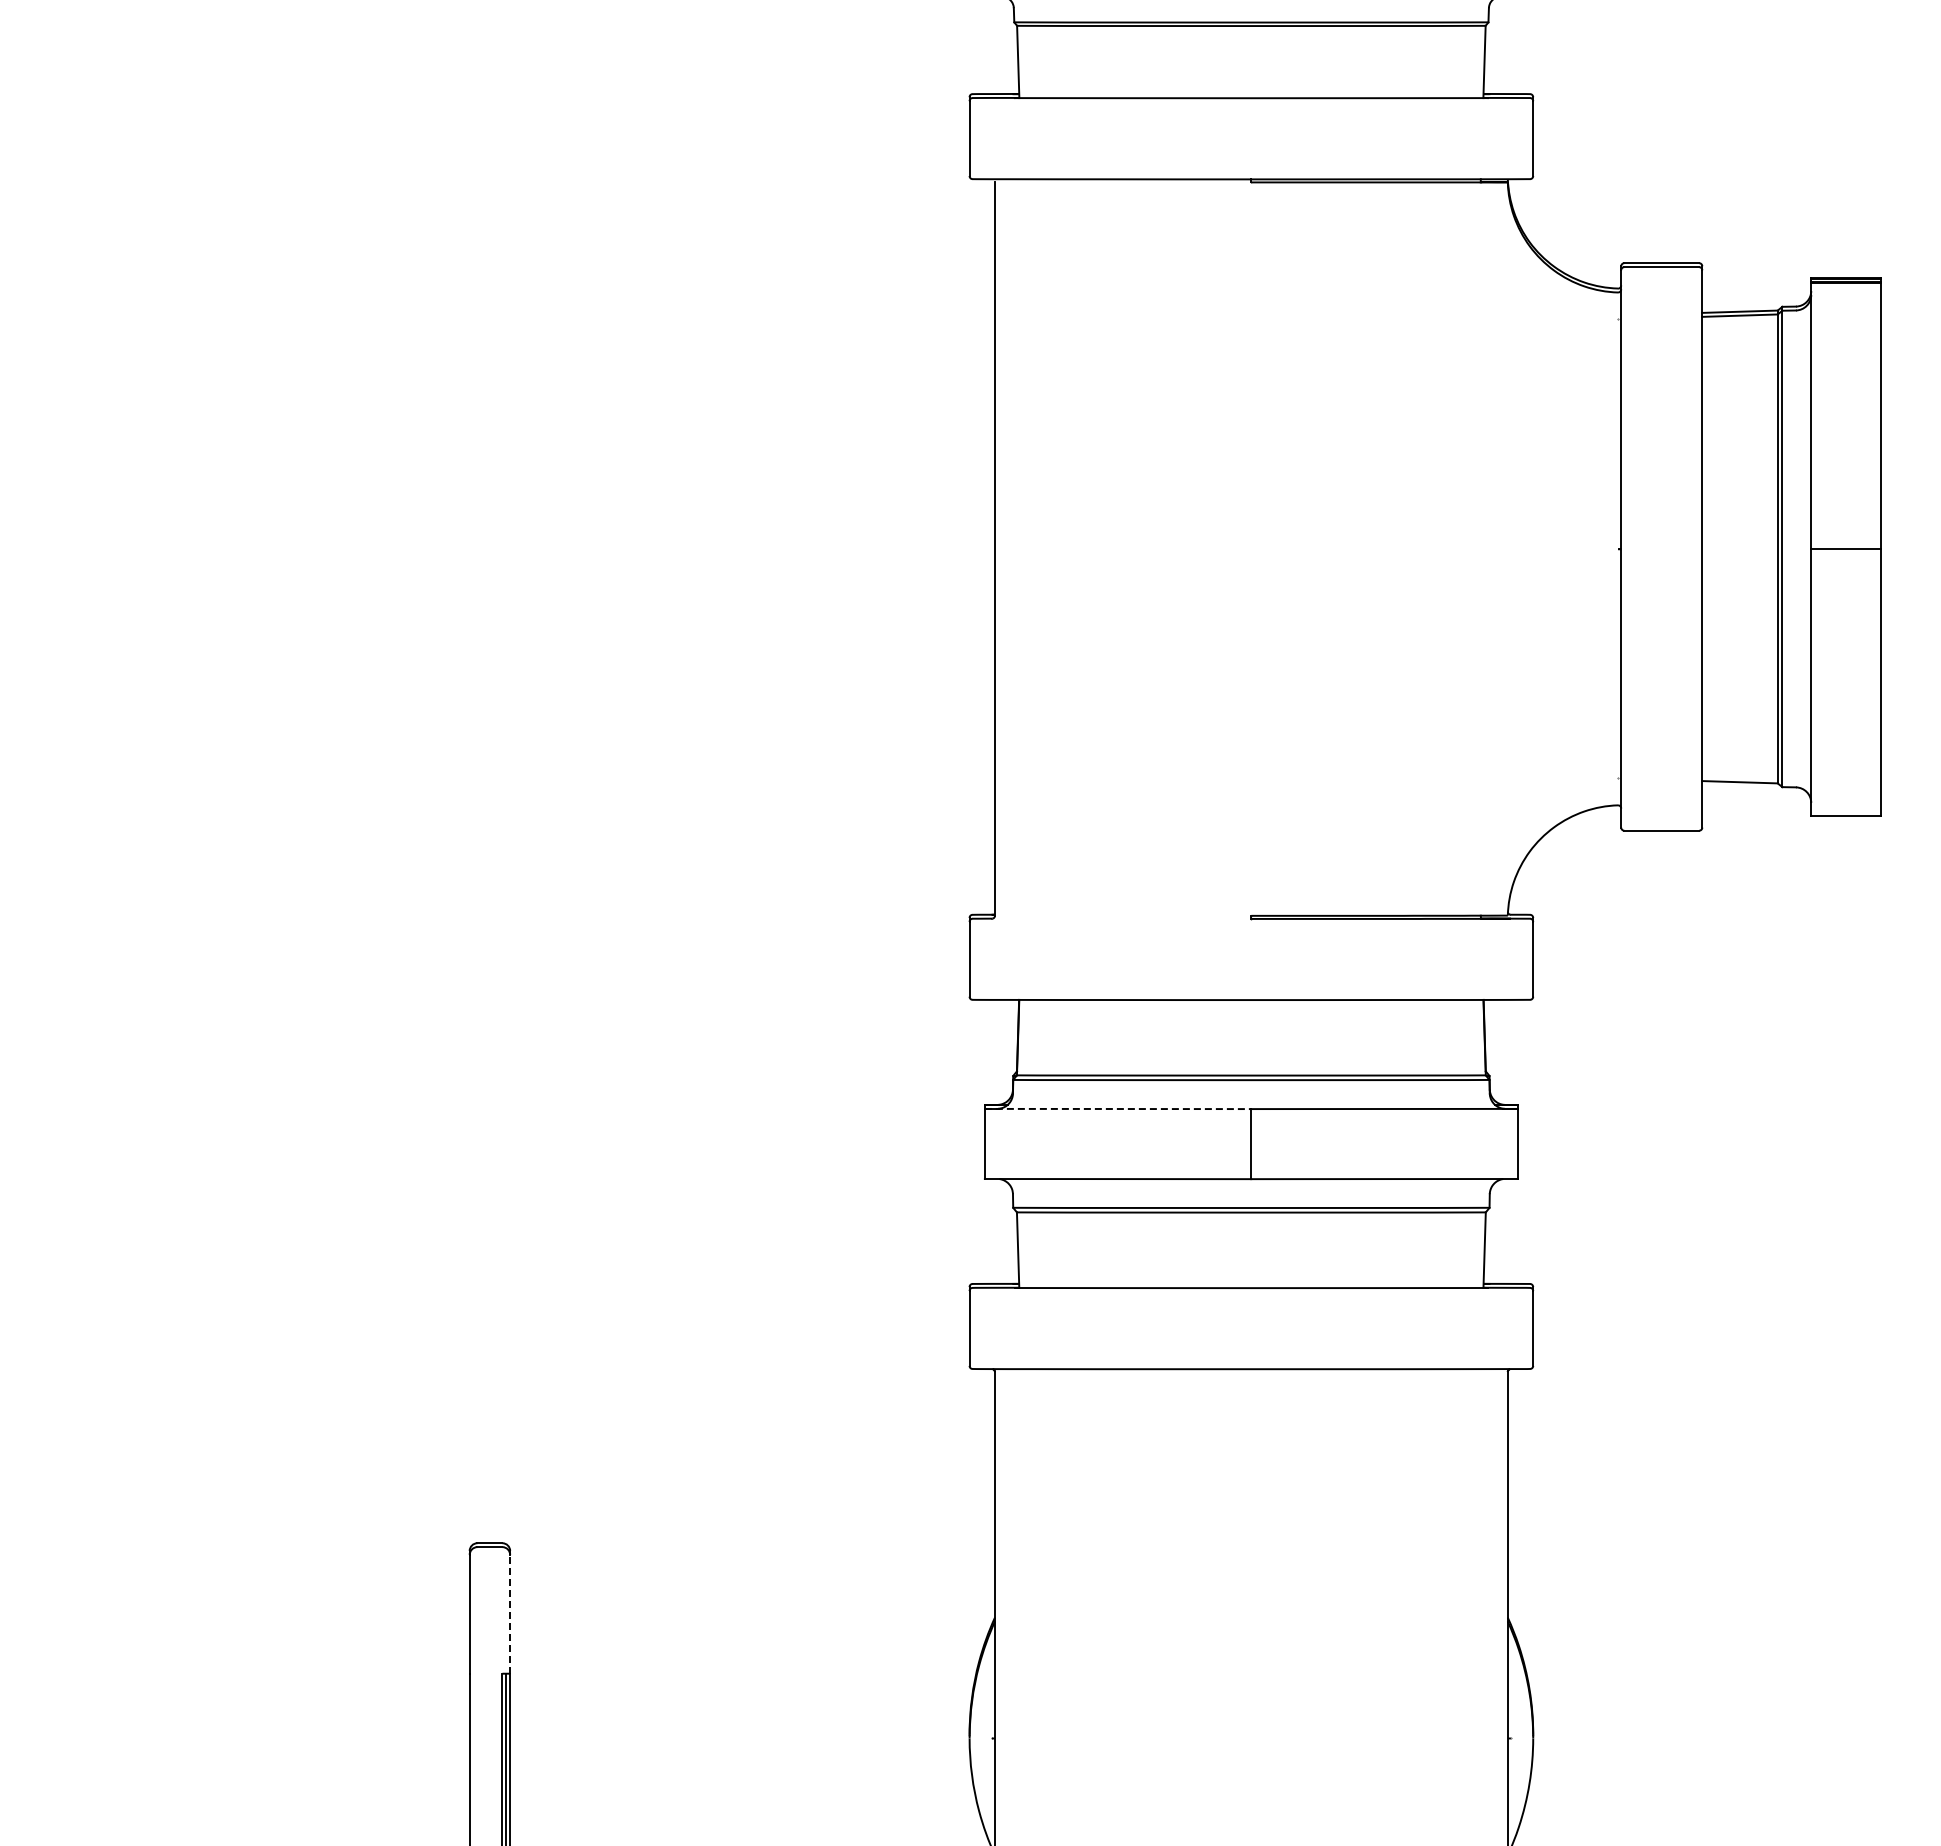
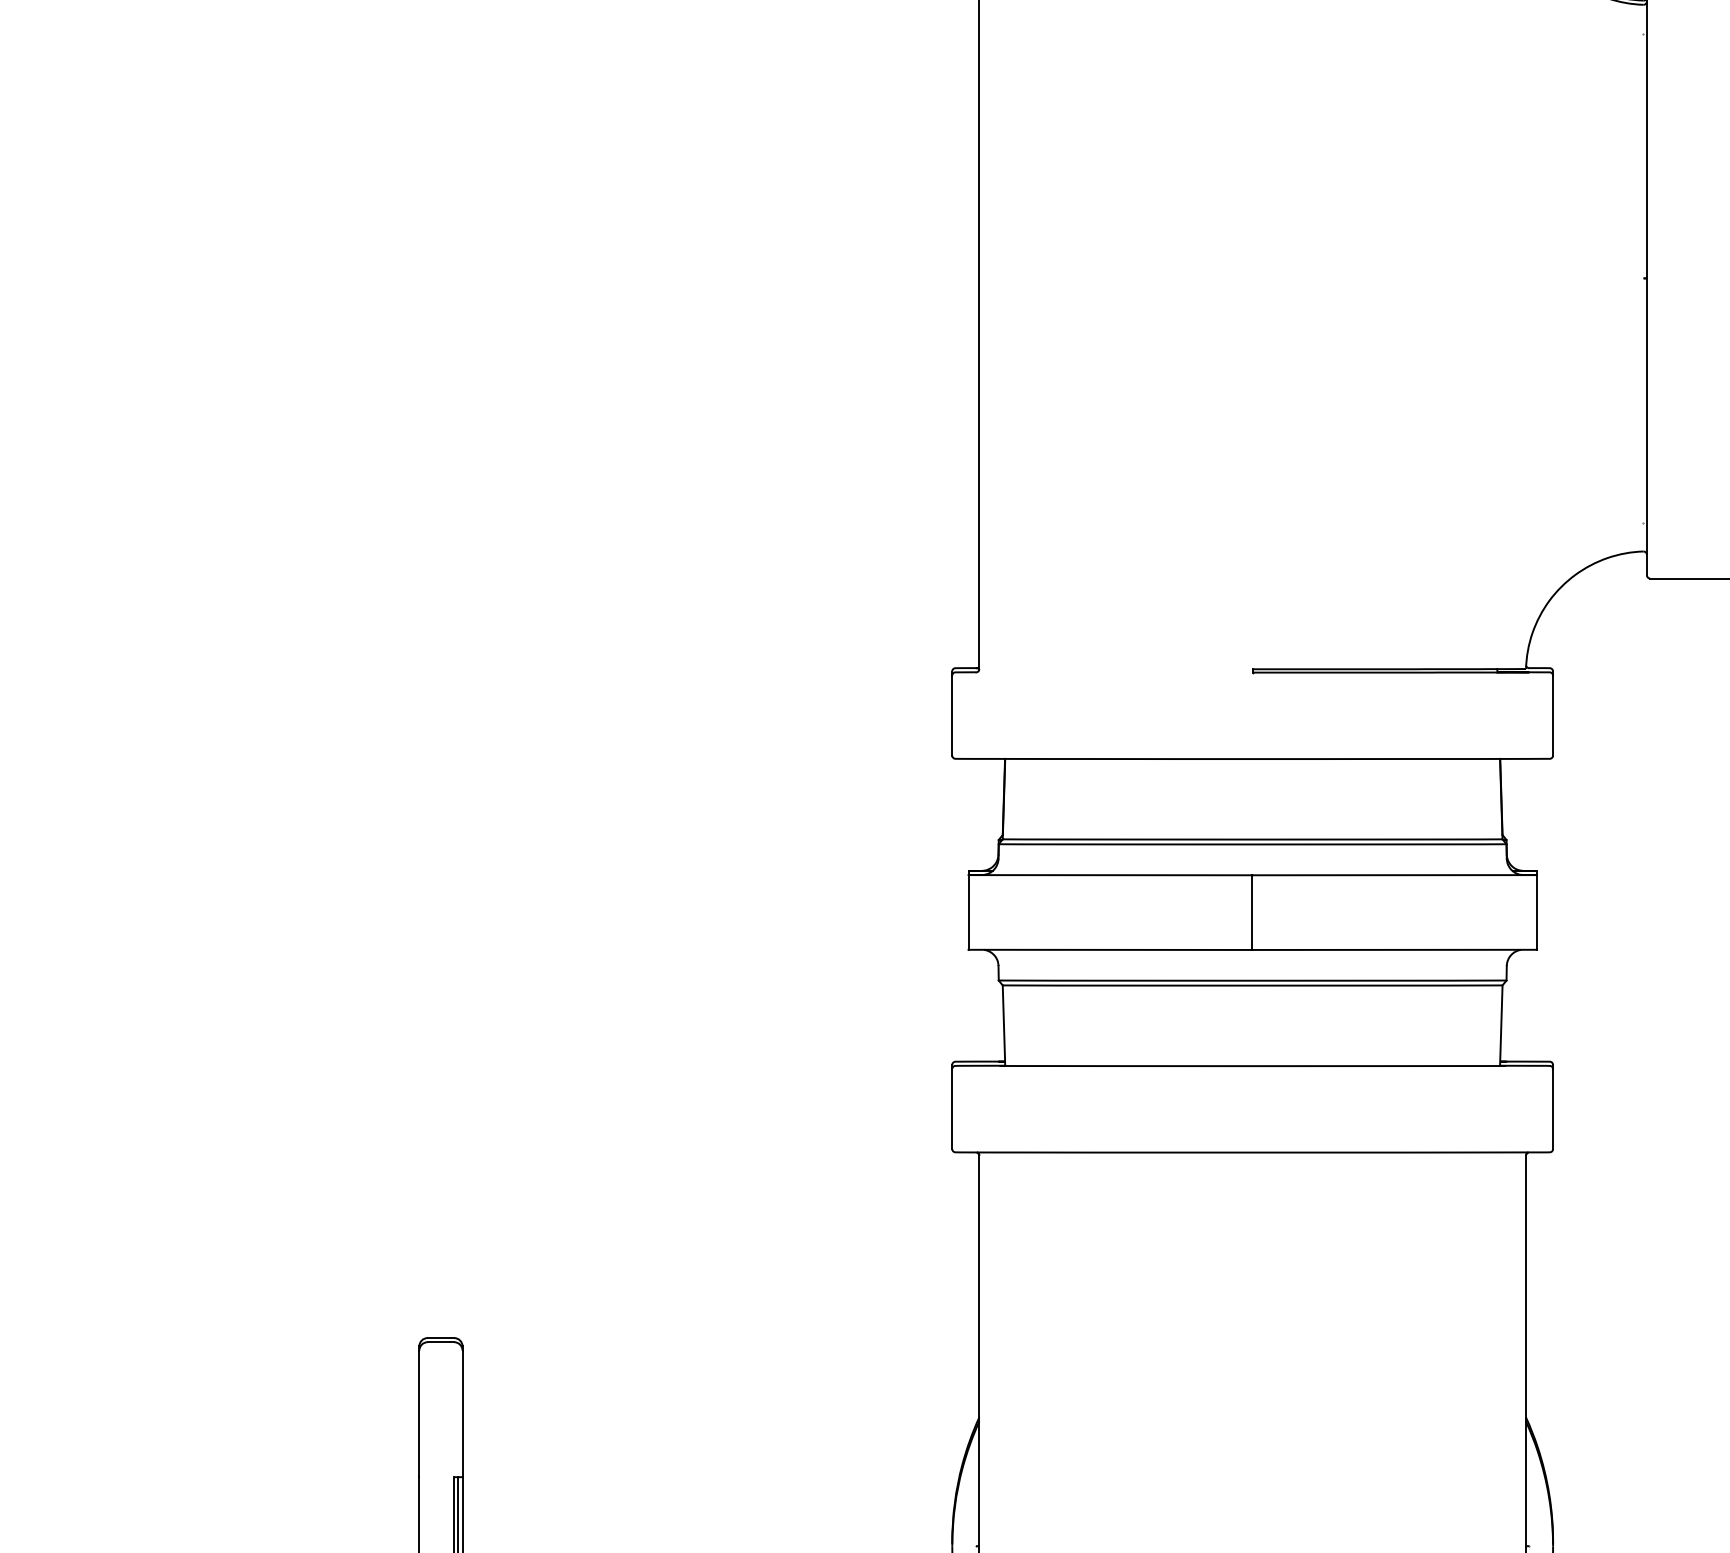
line: (1118, 1109) -> (1111, 875), dashed -> solid
line: (510, 1613) -> (462, 1412), dashed -> solid

